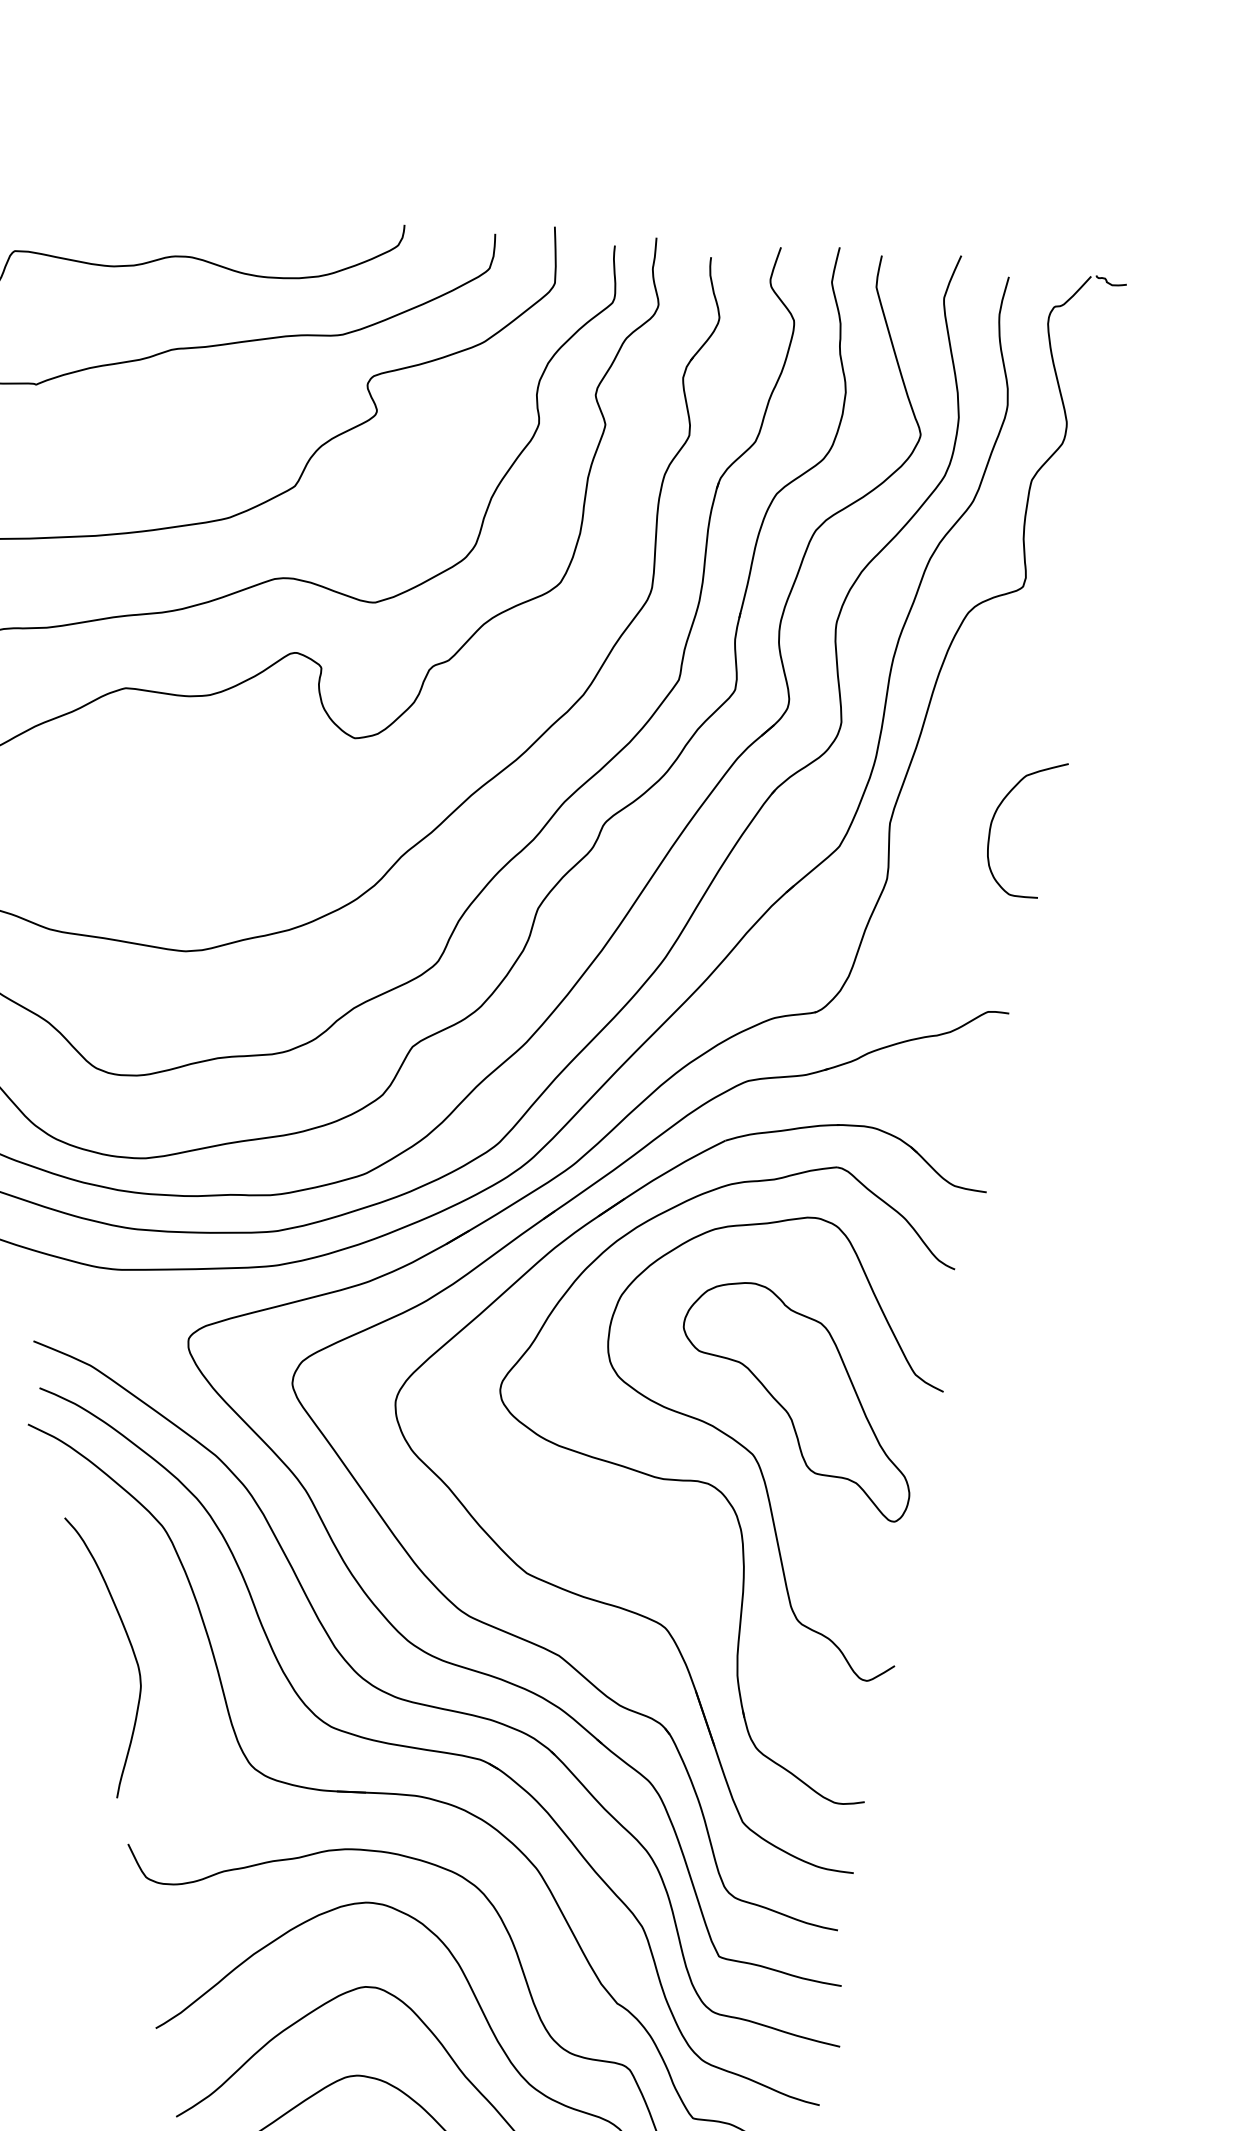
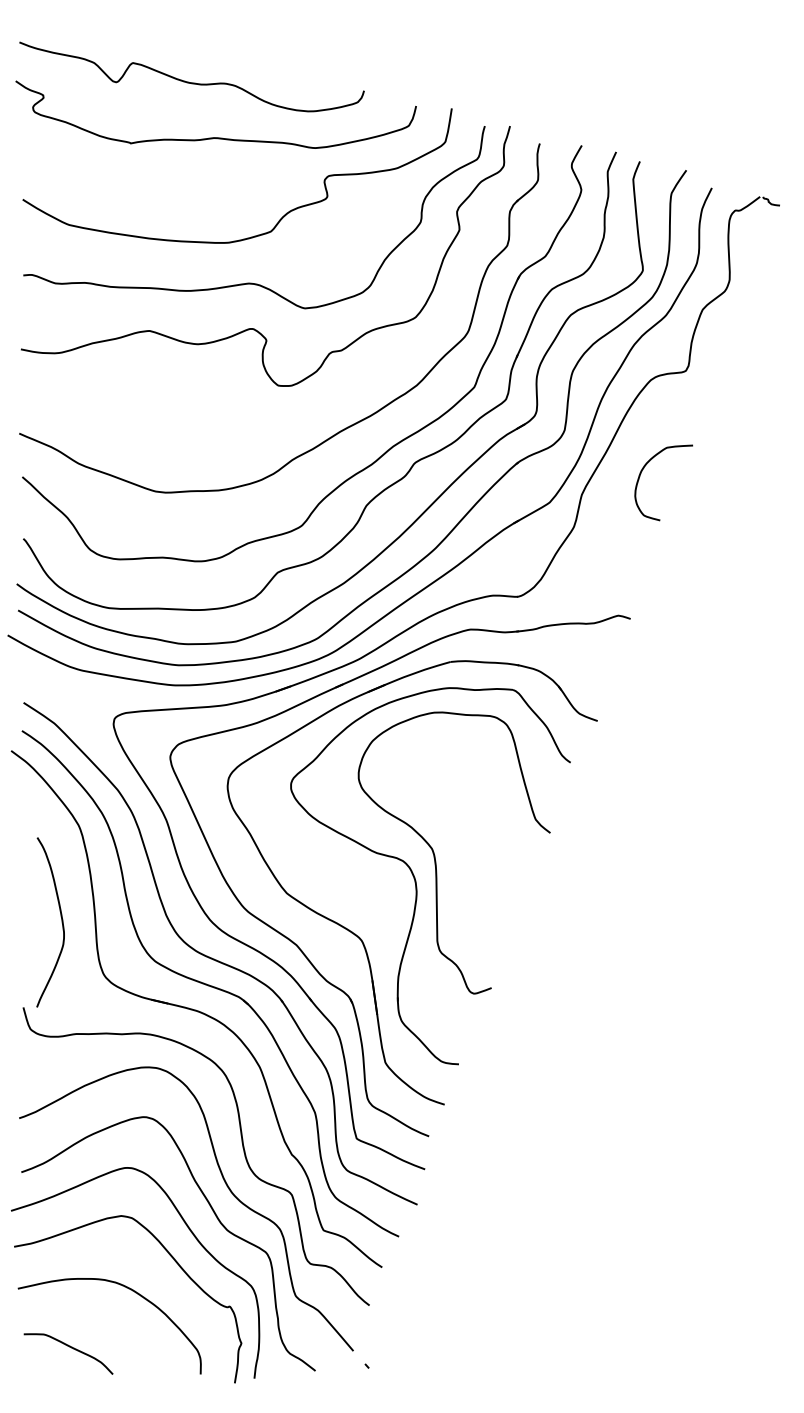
curve: (995, 817) -> (644, 468), moved
part: (795, 1405) -> (462, 824), removed
curve: (131, 1650) -> (61, 922), moved

